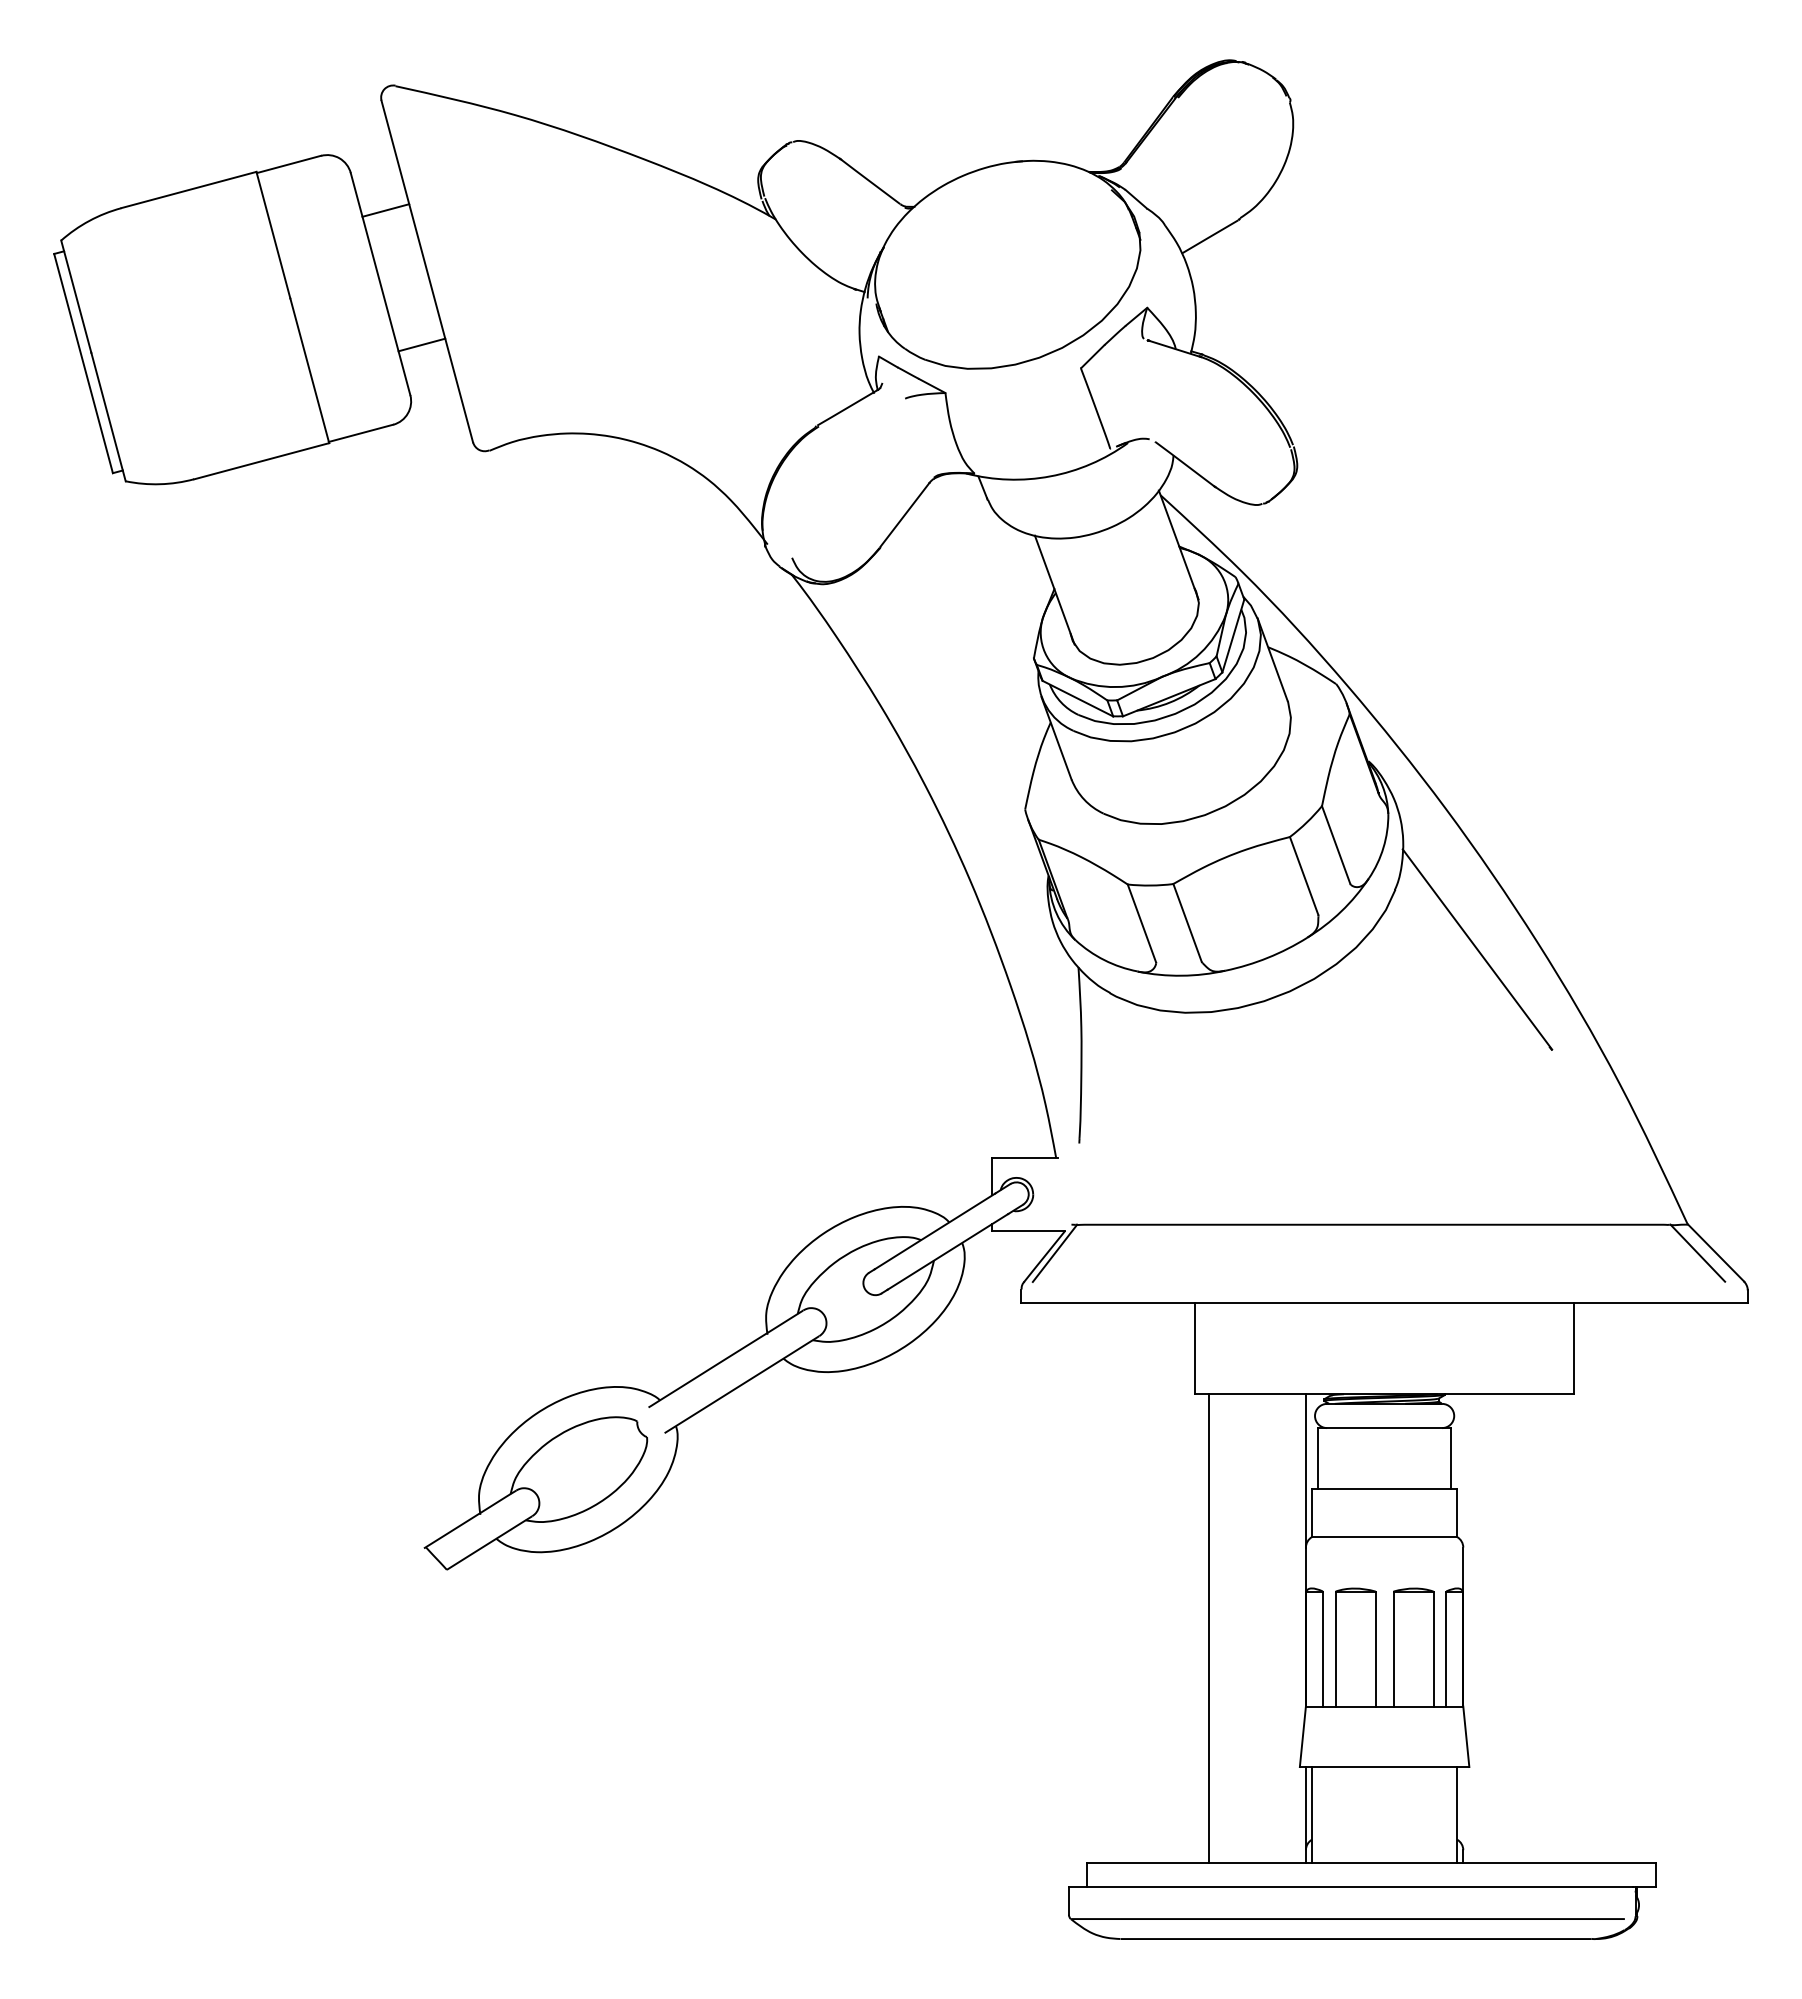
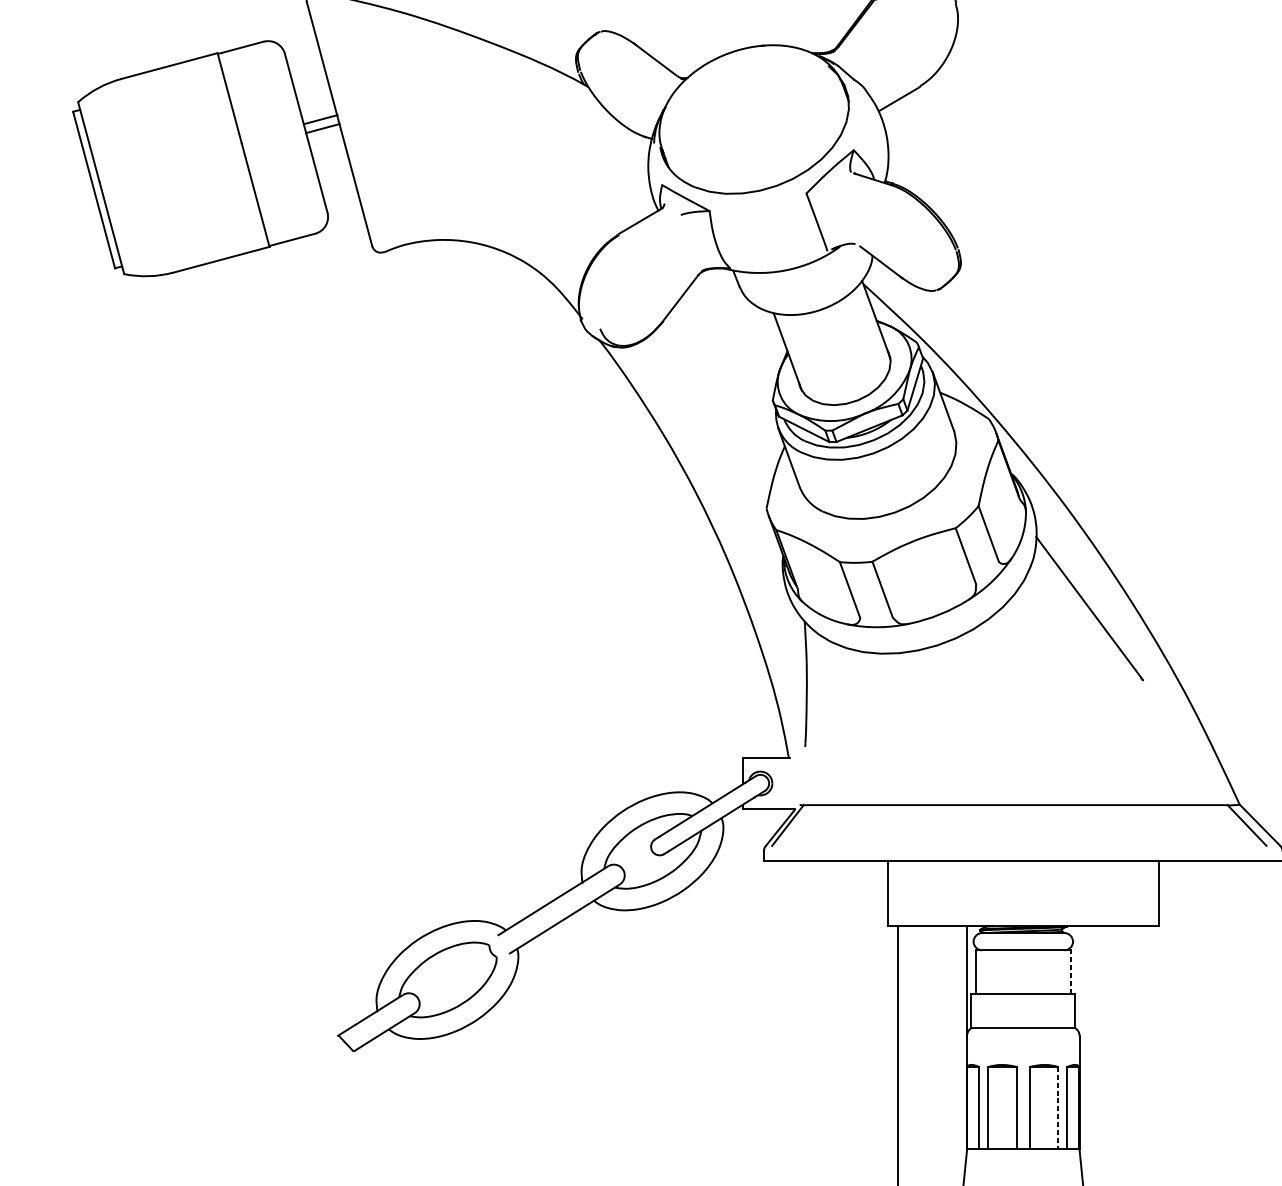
line: (385, 210) -> (322, 128), moved
line: (421, 344) -> (320, 119), moved
line: (1451, 1457) -> (1071, 971), solid -> dashed
line: (1433, 1649) -> (1058, 1108), solid -> dashed

